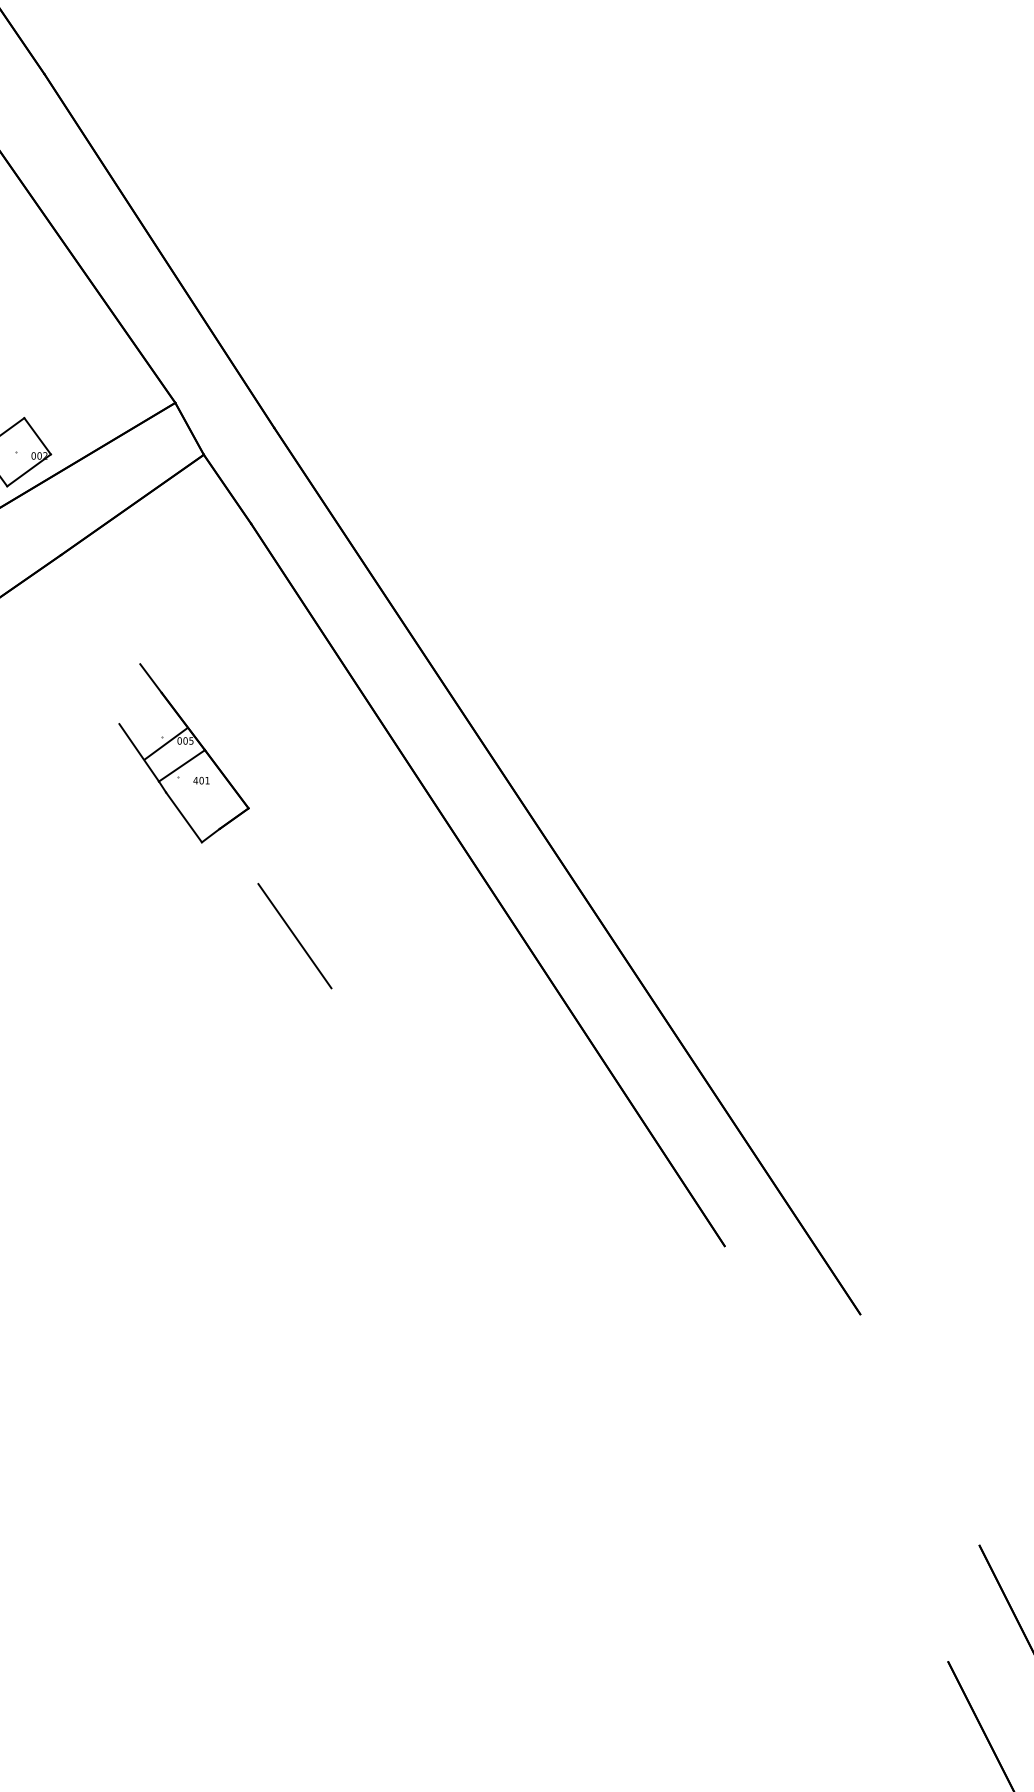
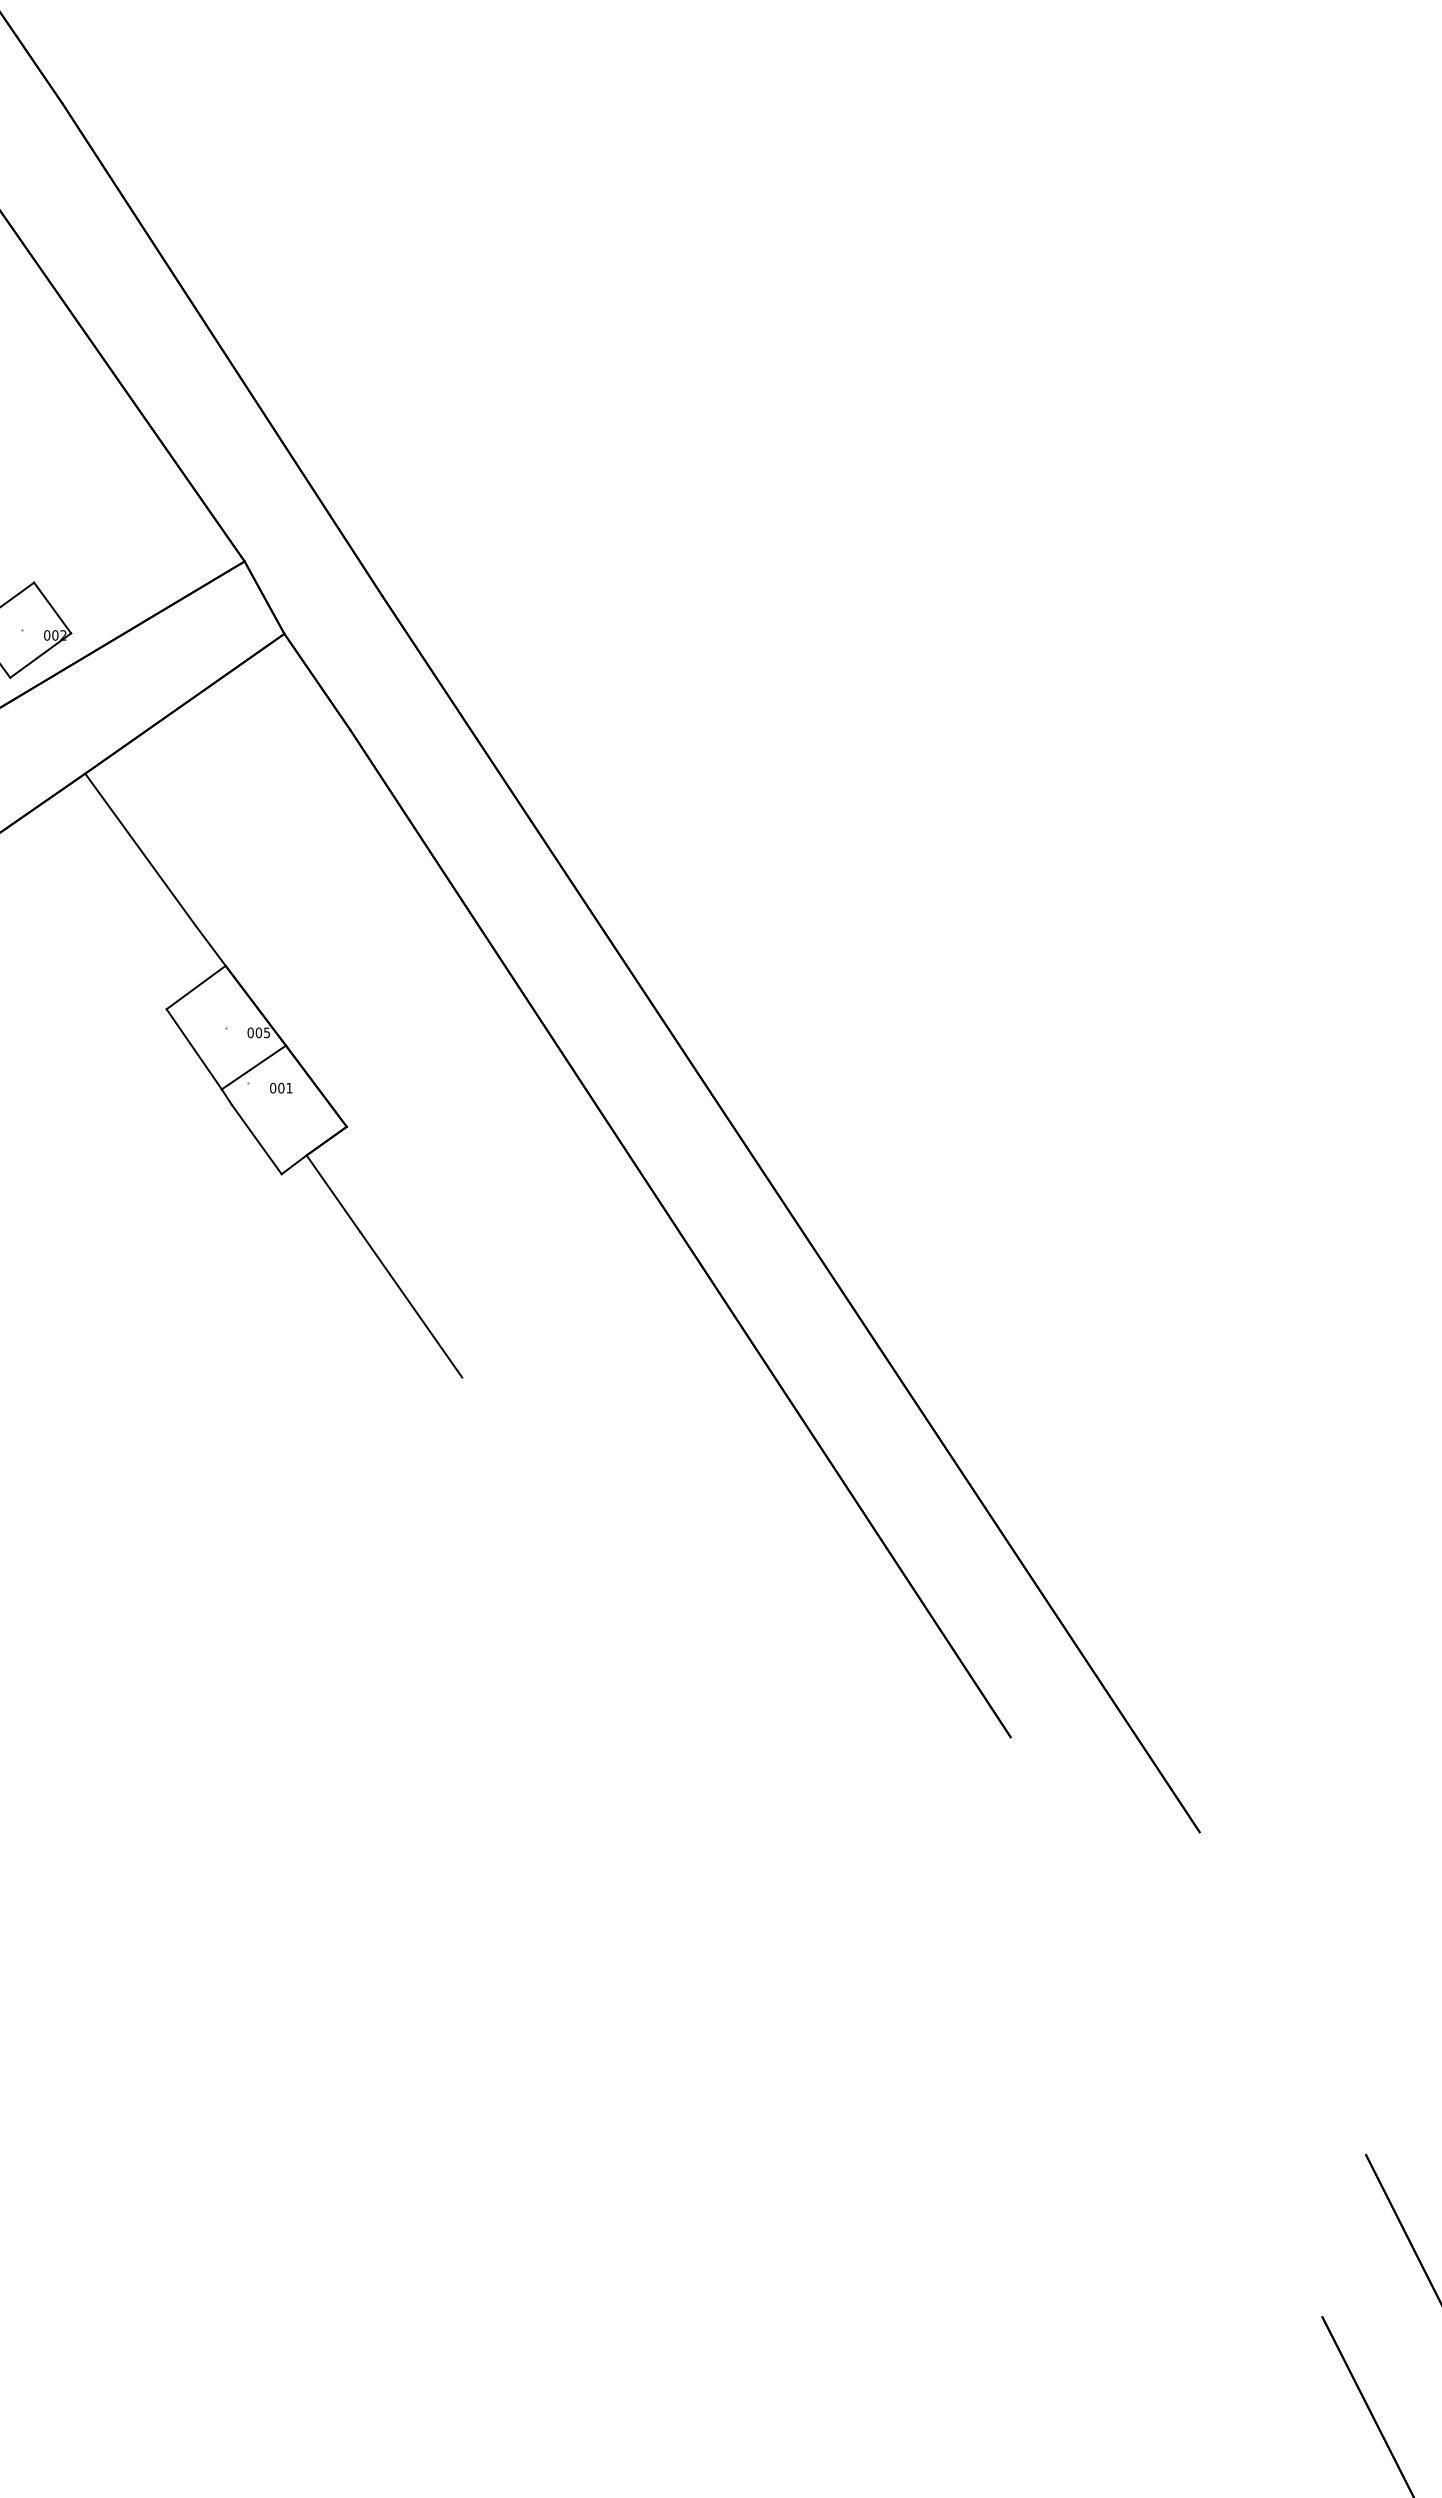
line: (100, 609) -> (140, 849), added
line: (165, 743) -> (195, 987), moved
text: (195, 780) -> (272, 1087), 401 -> 001
line: (239, 856) -> (333, 1193), added

